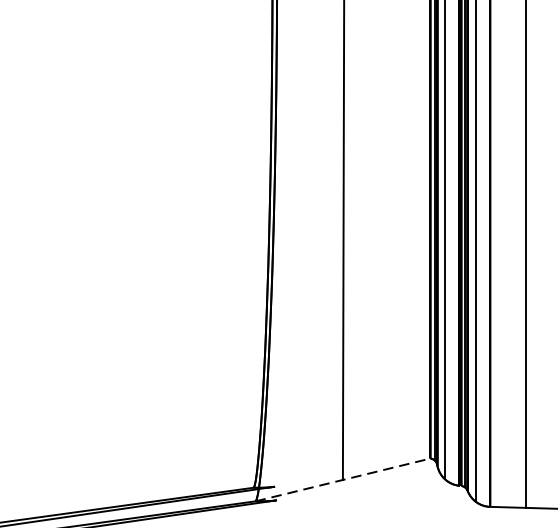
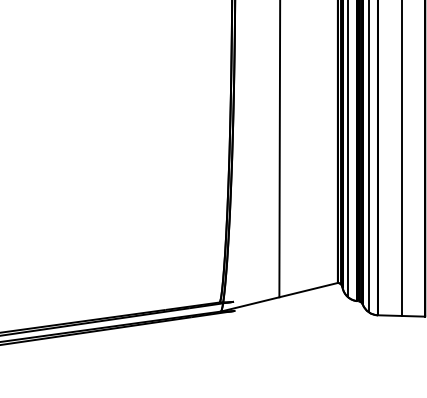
line: (343, 480) -> (279, 297), dashed -> solid

